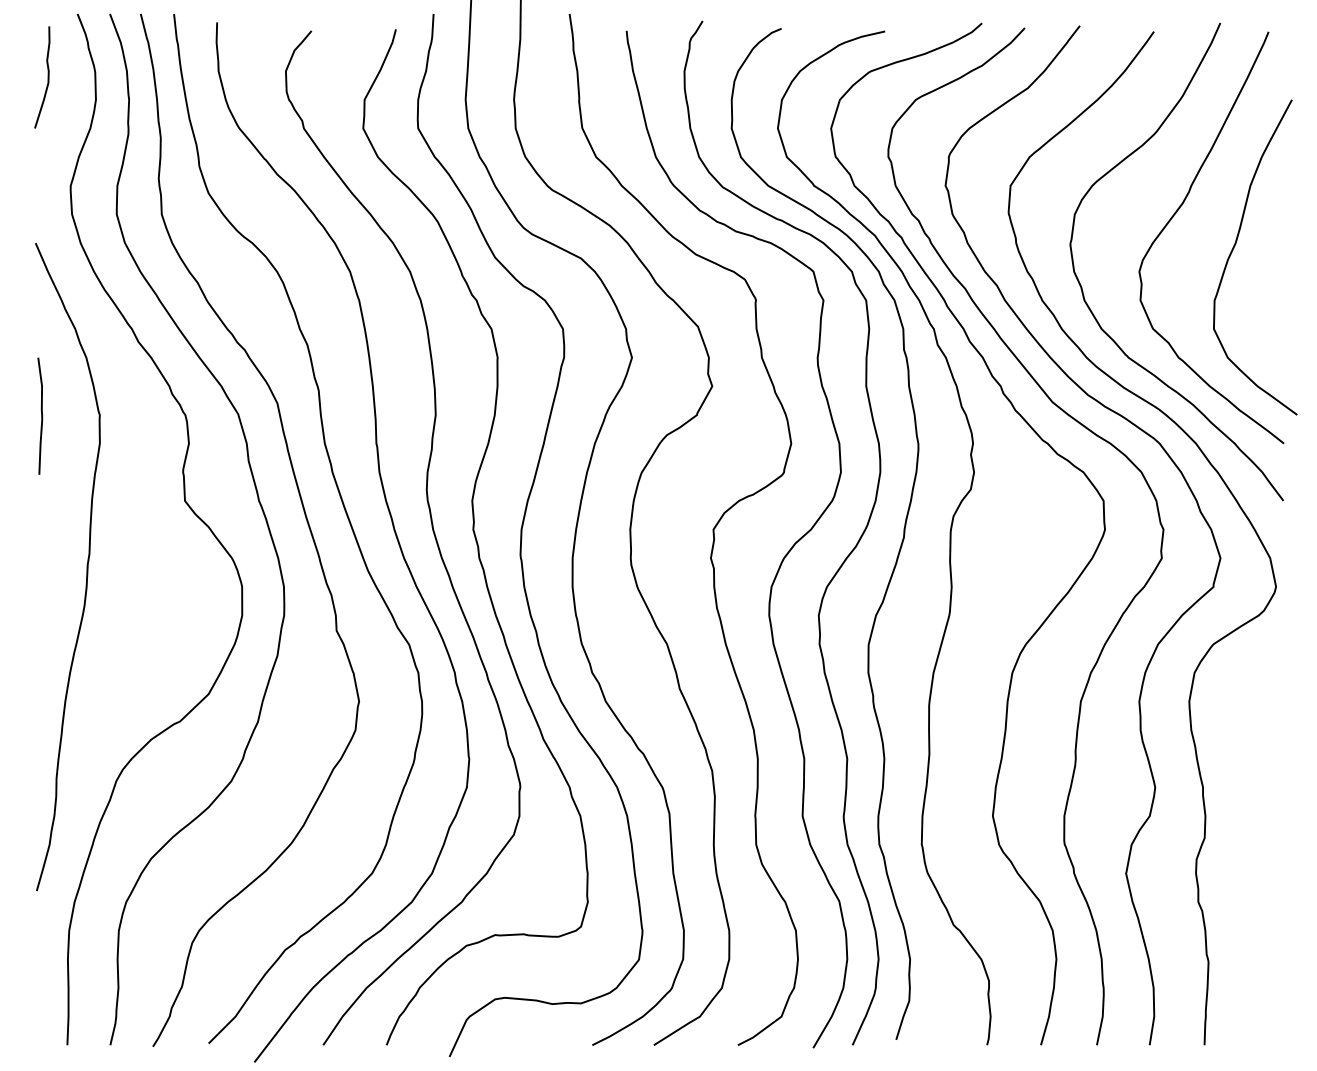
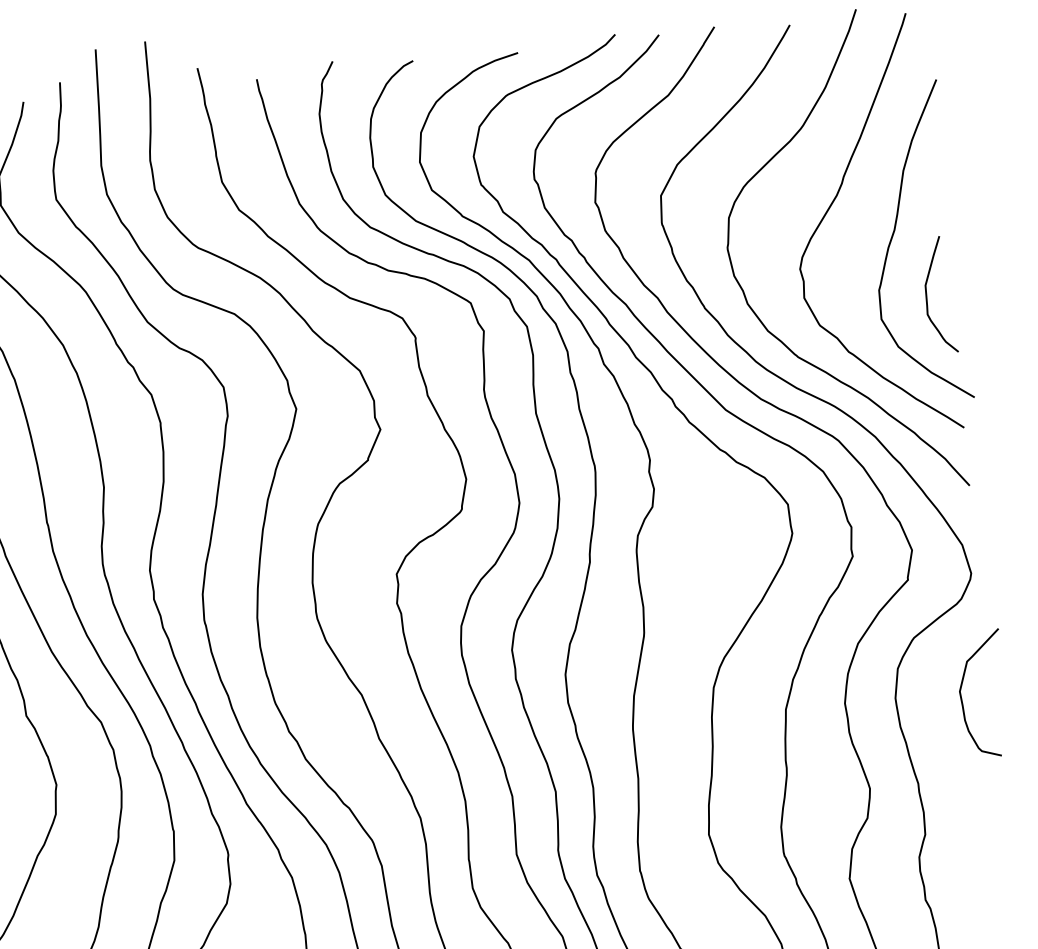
curve: (1261, 311) -> (927, 296), added
curve: (1254, 706) -> (961, 696), added

